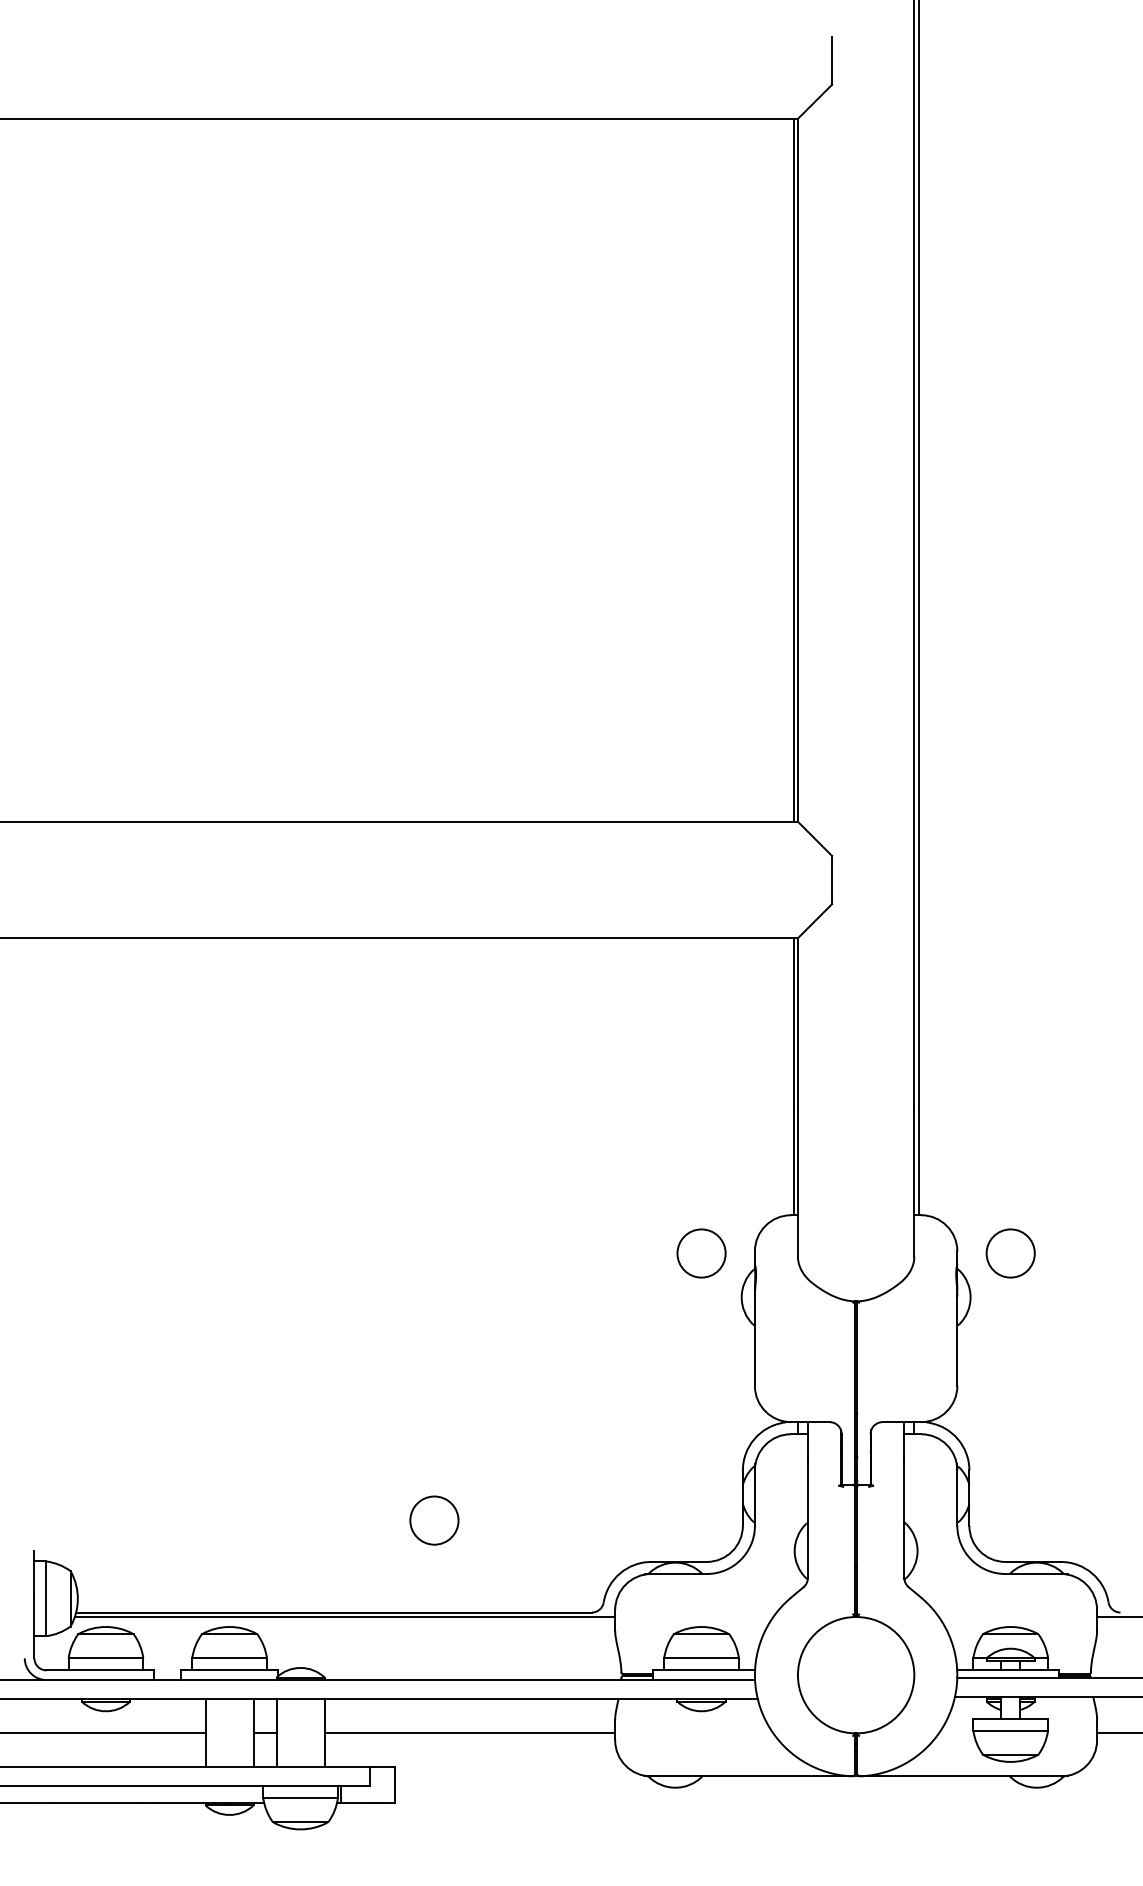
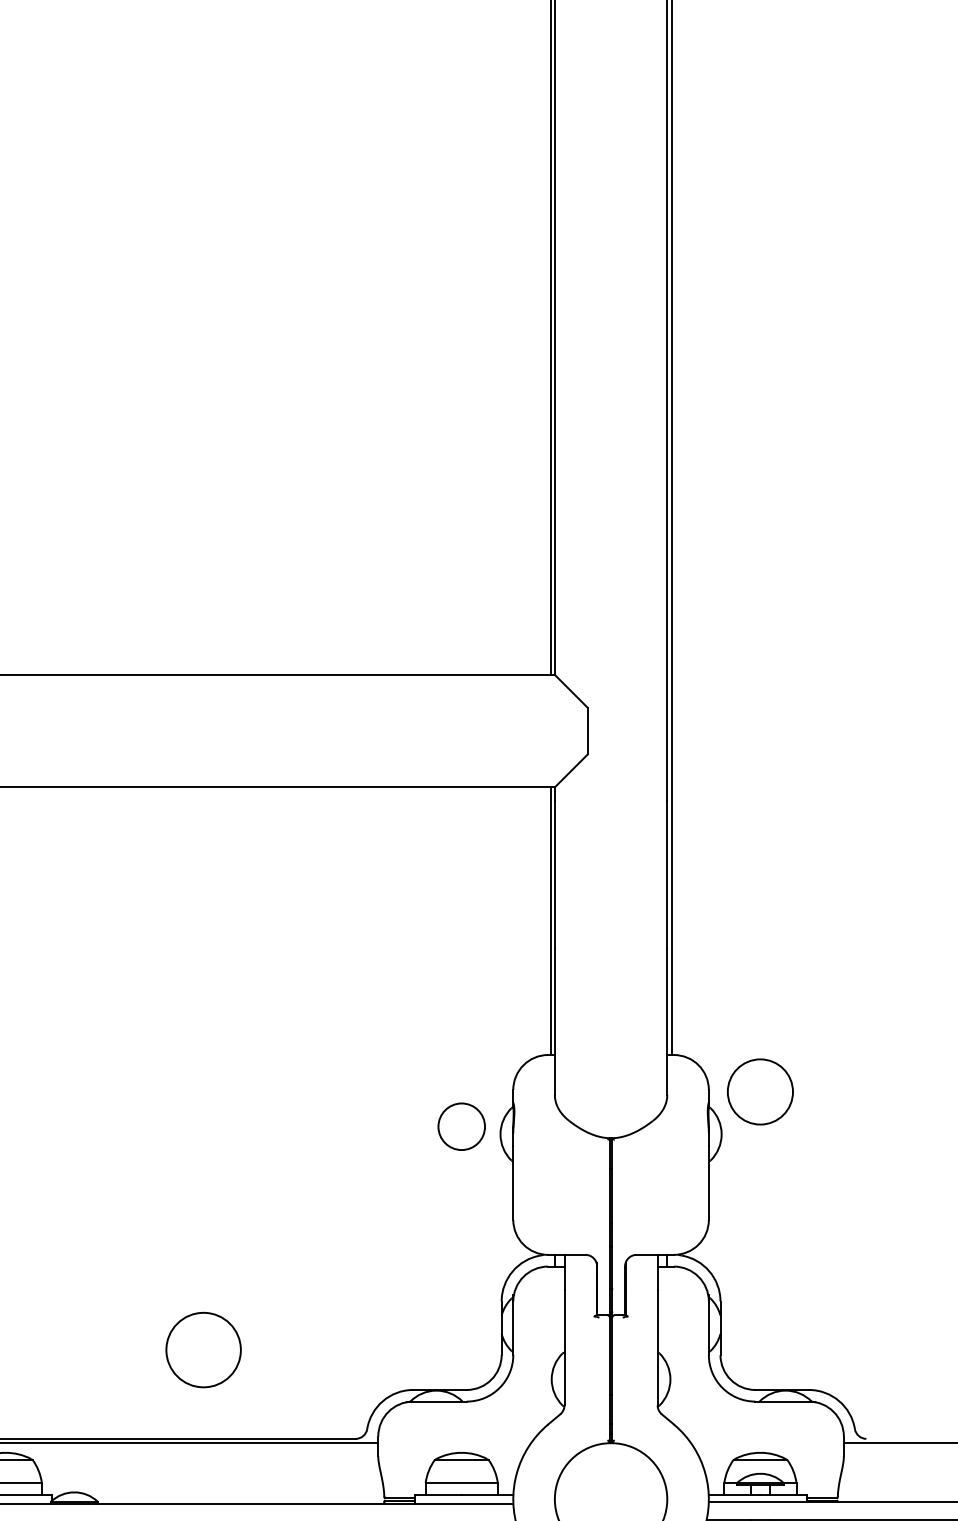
circle: (701, 1253) -> (461, 1126), moved
circle: (1010, 1253) -> (760, 1091), size x1.4
circle: (434, 1520) -> (203, 1349), size x1.6

